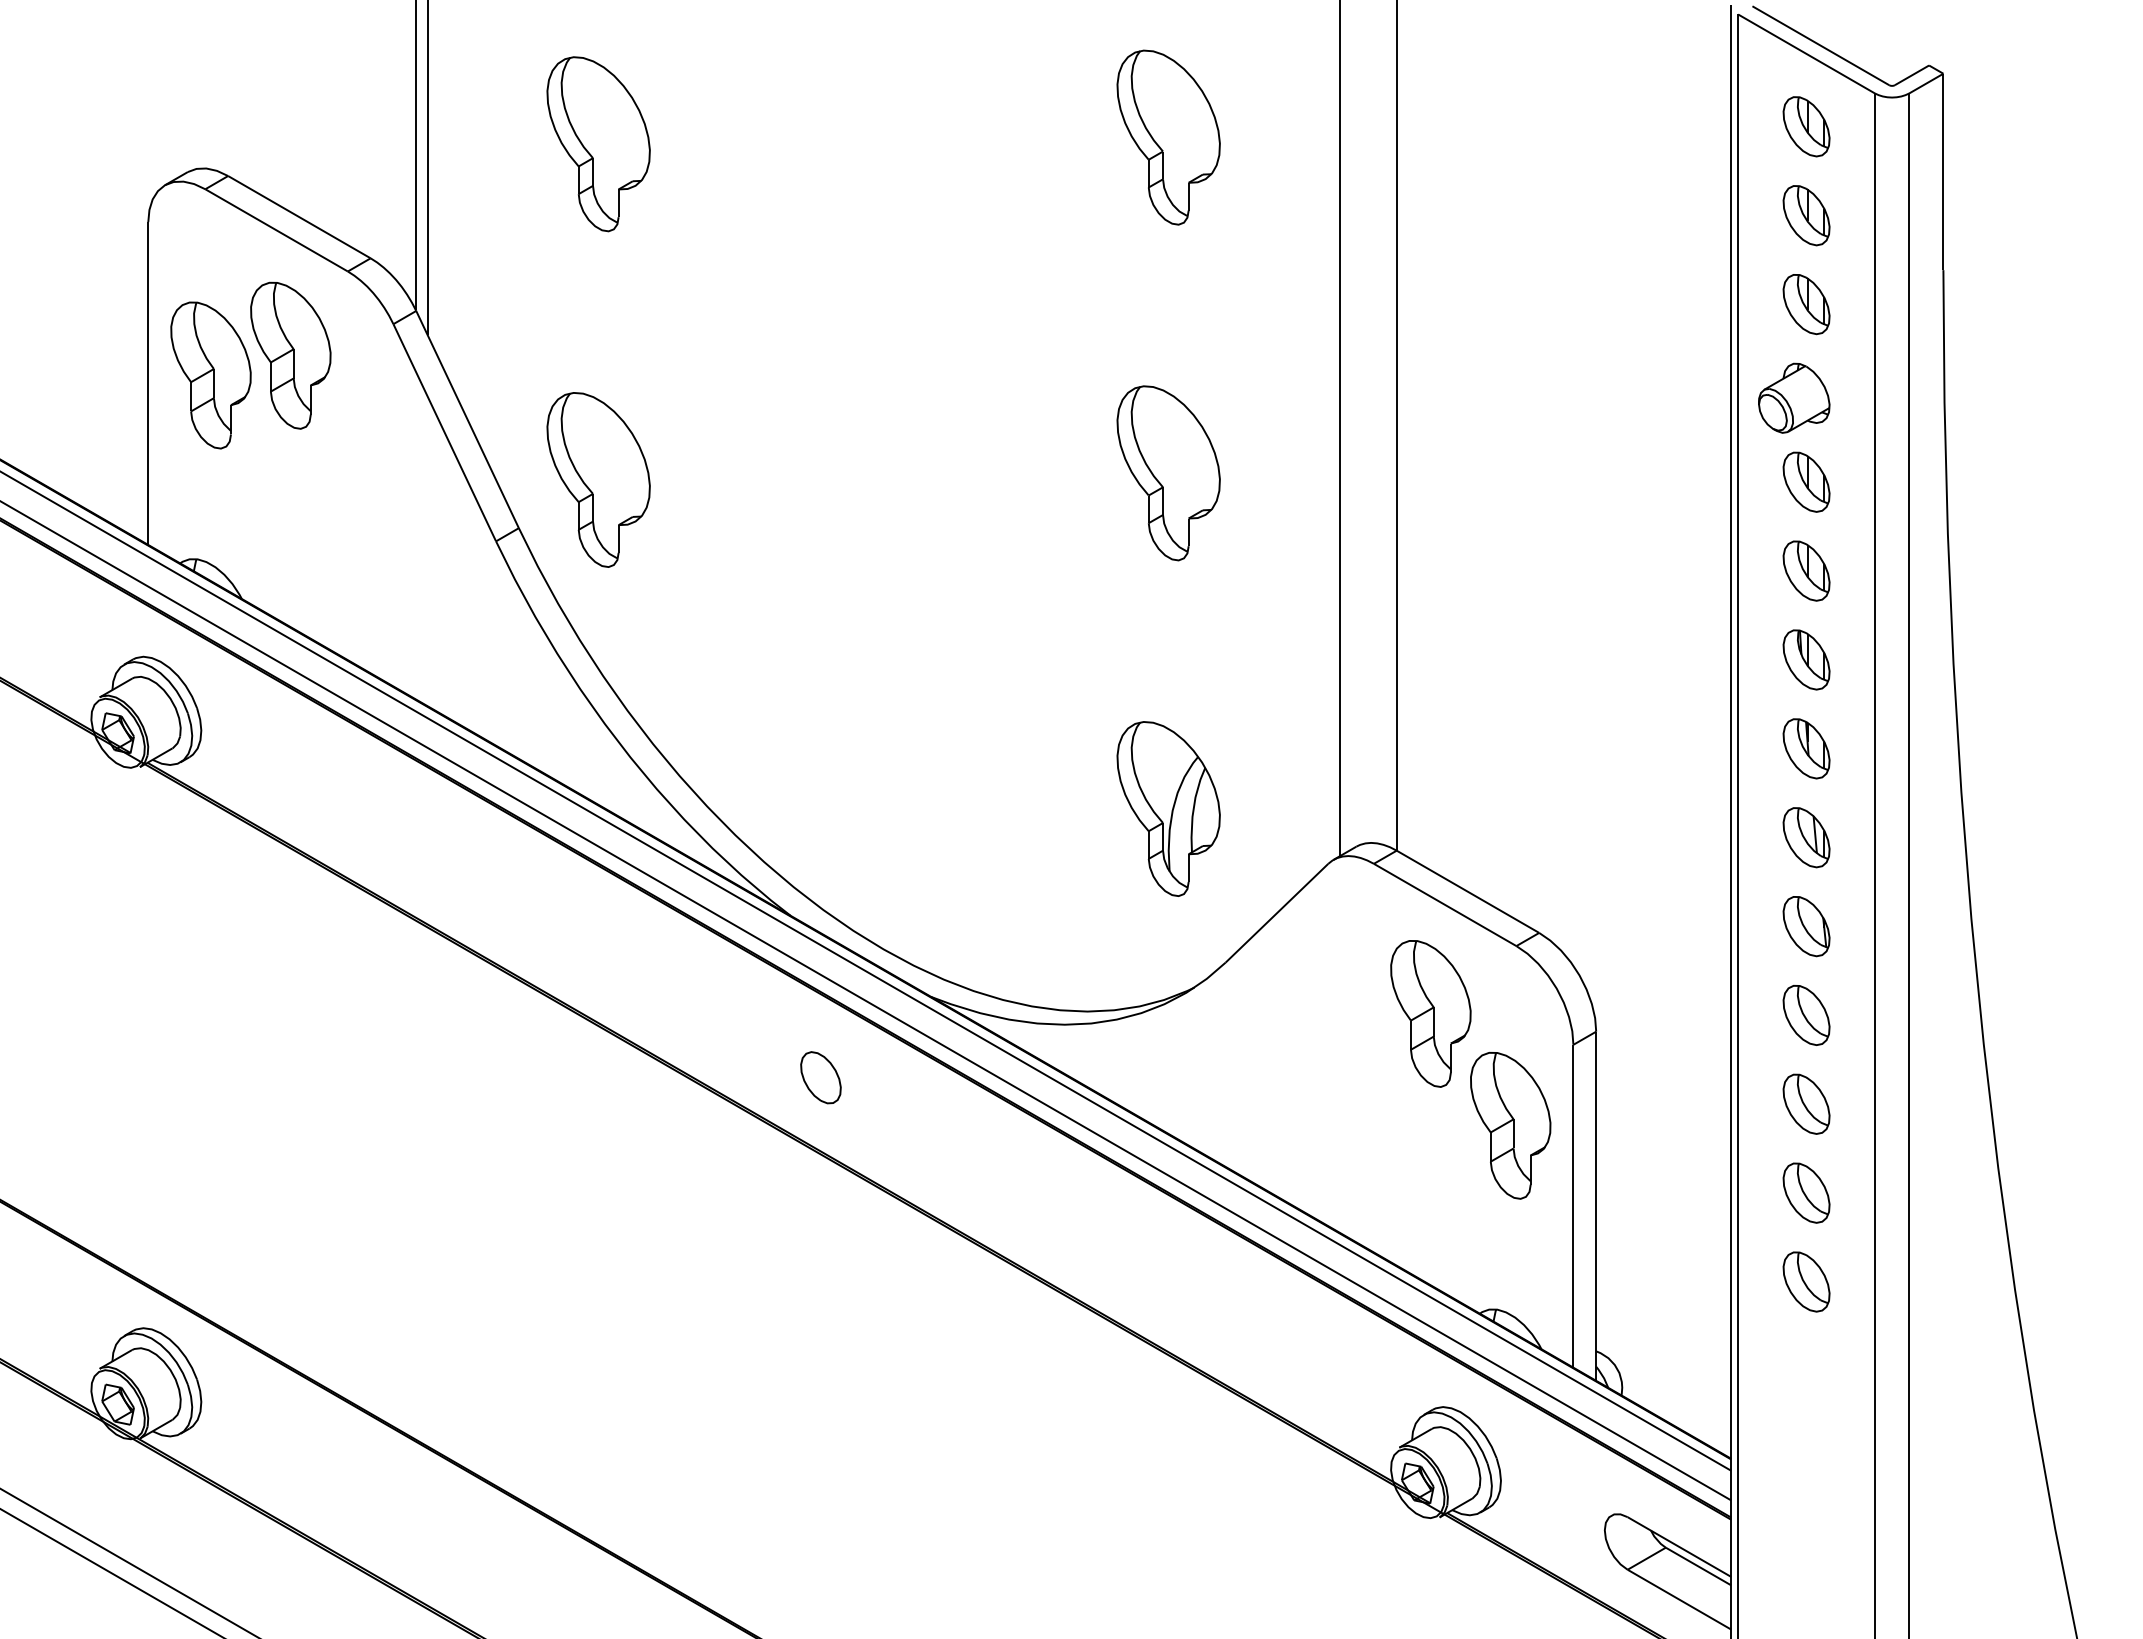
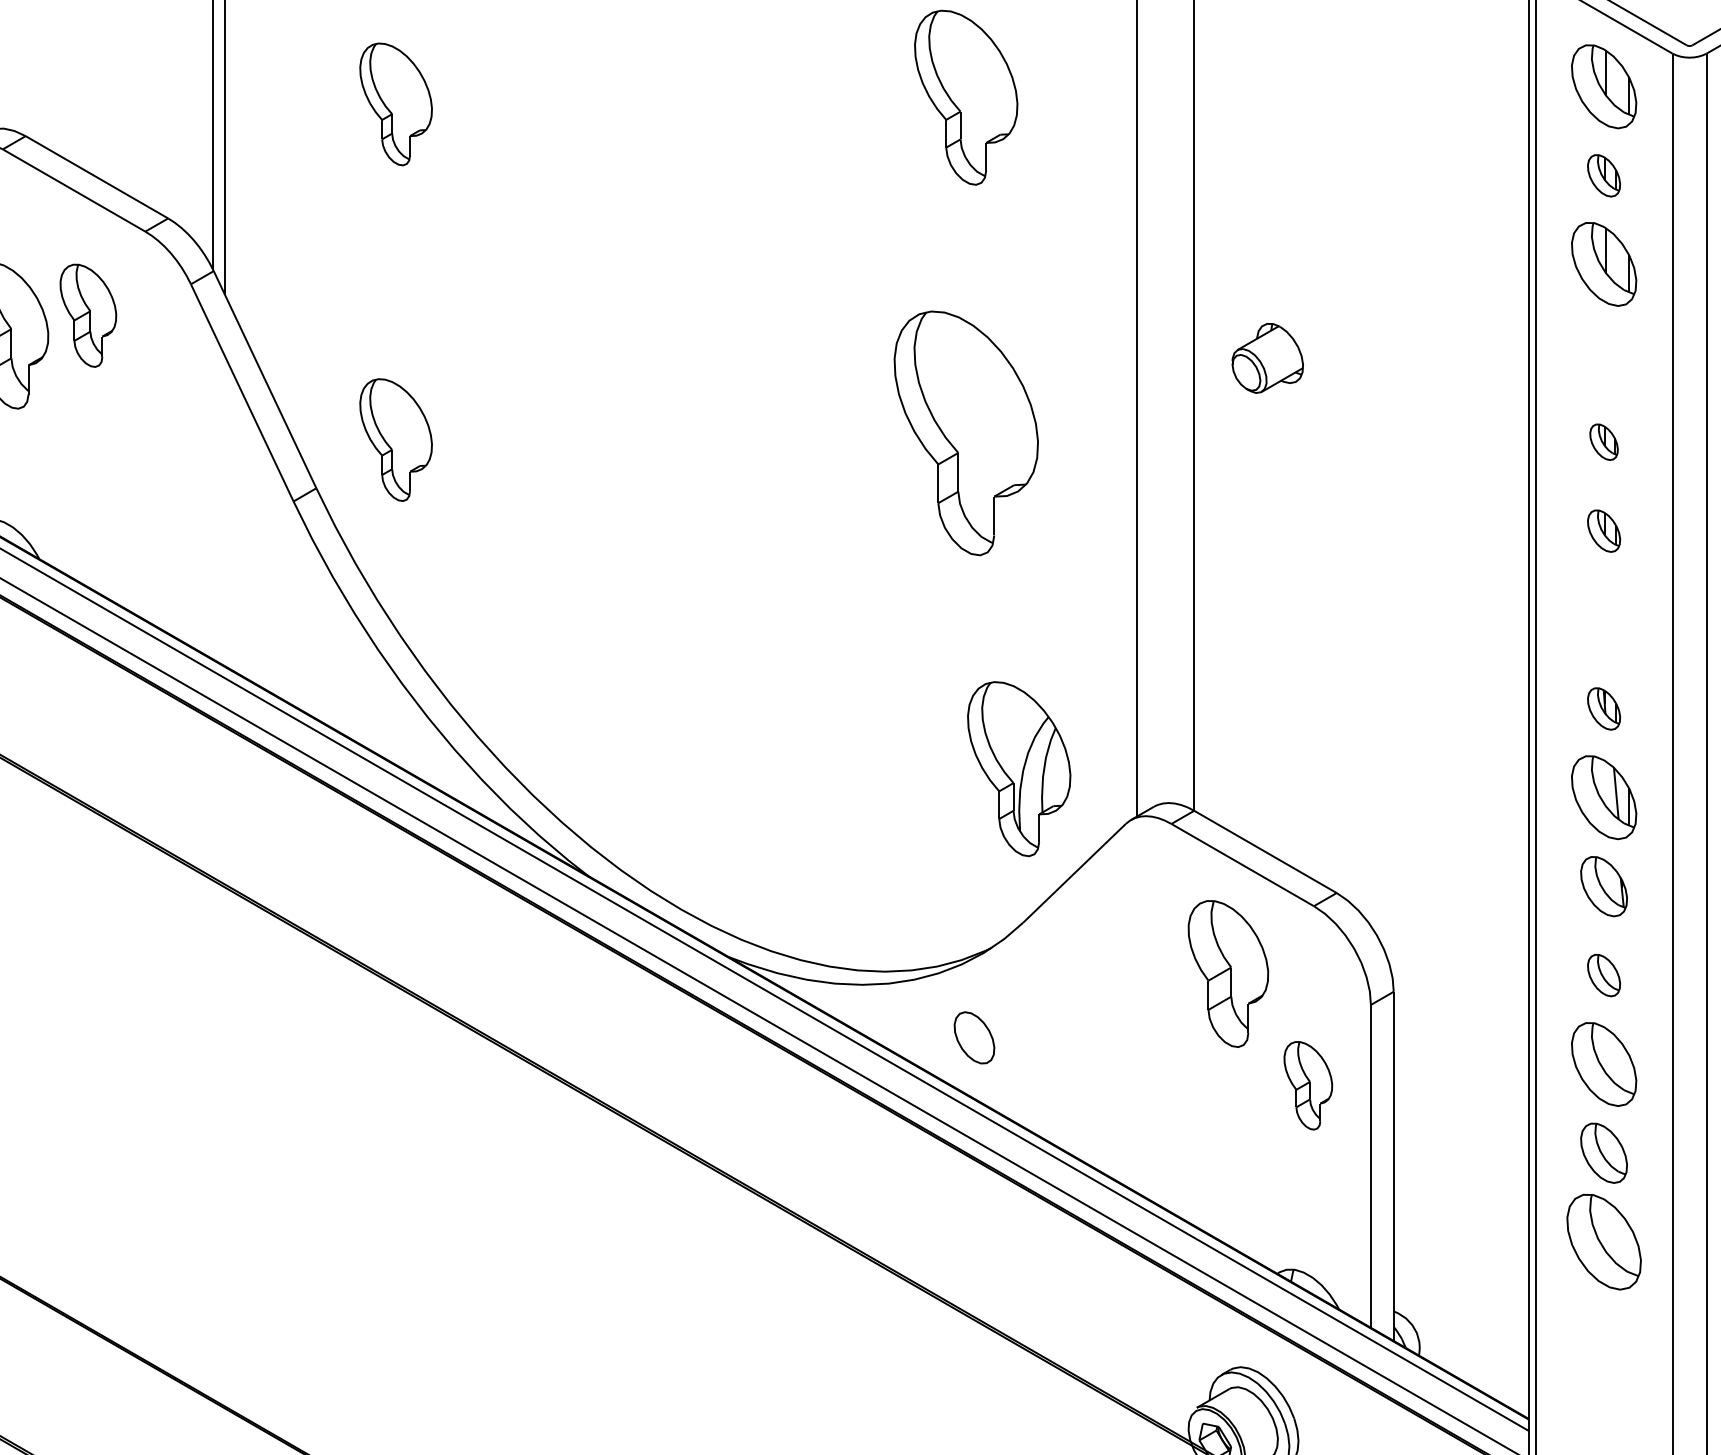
part: (1806, 126) -> (1604, 86), size x1.4
part: (598, 144) -> (396, 104), size x0.7
part: (1806, 215) -> (1604, 175), size x0.7
part: (1806, 304) -> (1604, 264), size x1.4
part: (290, 355) -> (88, 315), size x0.7
part: (1794, 397) -> (1268, 357), moved
part: (1168, 473) -> (966, 433), size x1.4
part: (598, 479) -> (396, 439), size x0.7
part: (1806, 481) -> (1604, 441), size x0.6
part: (1806, 570) -> (1604, 530), size x0.7
part: (1806, 659) -> (1604, 619), removed
part: (1806, 748) -> (1604, 708), size x0.7
part: (1168, 808) -> (1019, 768), moved
part: (1806, 837) -> (1604, 797), size x1.4
part: (1806, 1015) -> (1604, 975), size x0.7
part: (820, 1077) -> (974, 1037), moved
part: (1806, 1103) -> (1604, 1063), size x1.4
part: (1510, 1125) -> (1308, 1085), size x0.6
part: (1806, 1281) -> (1604, 1241), size x1.6

